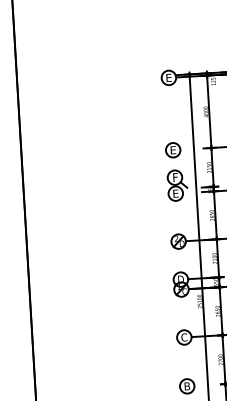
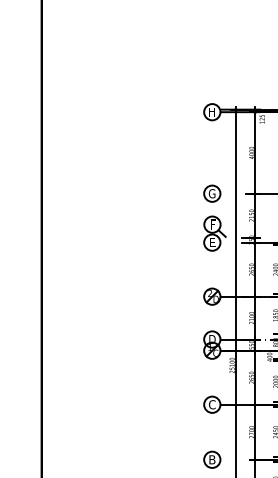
text: (169, 78) -> (212, 112), E -> H
text: (172, 150) -> (211, 193), E -> G

